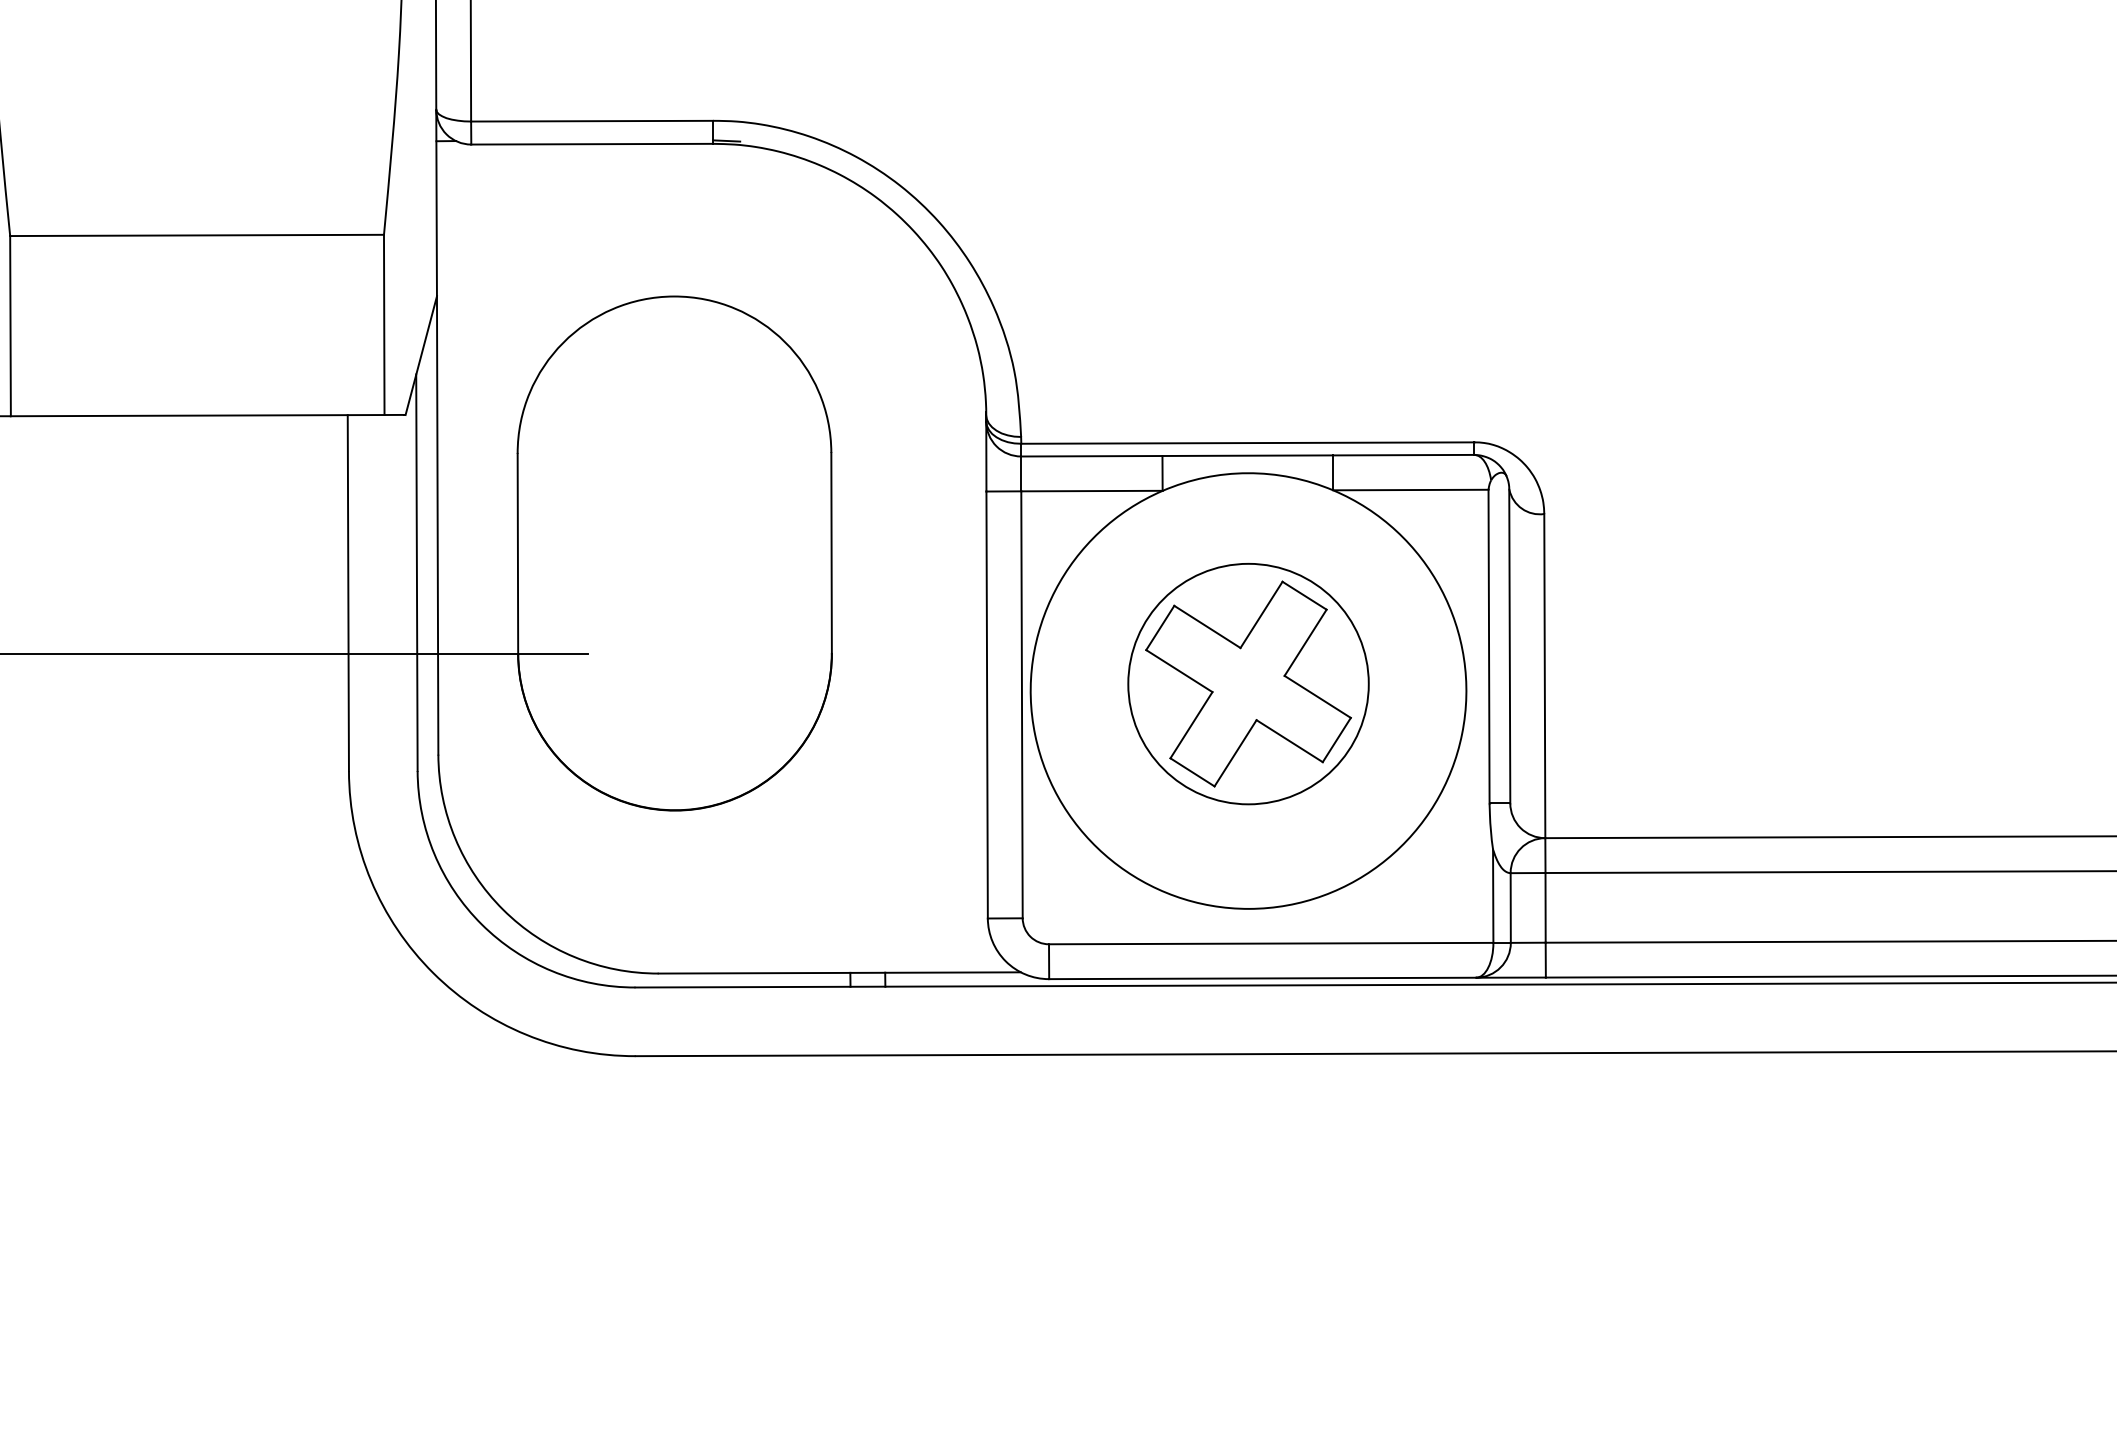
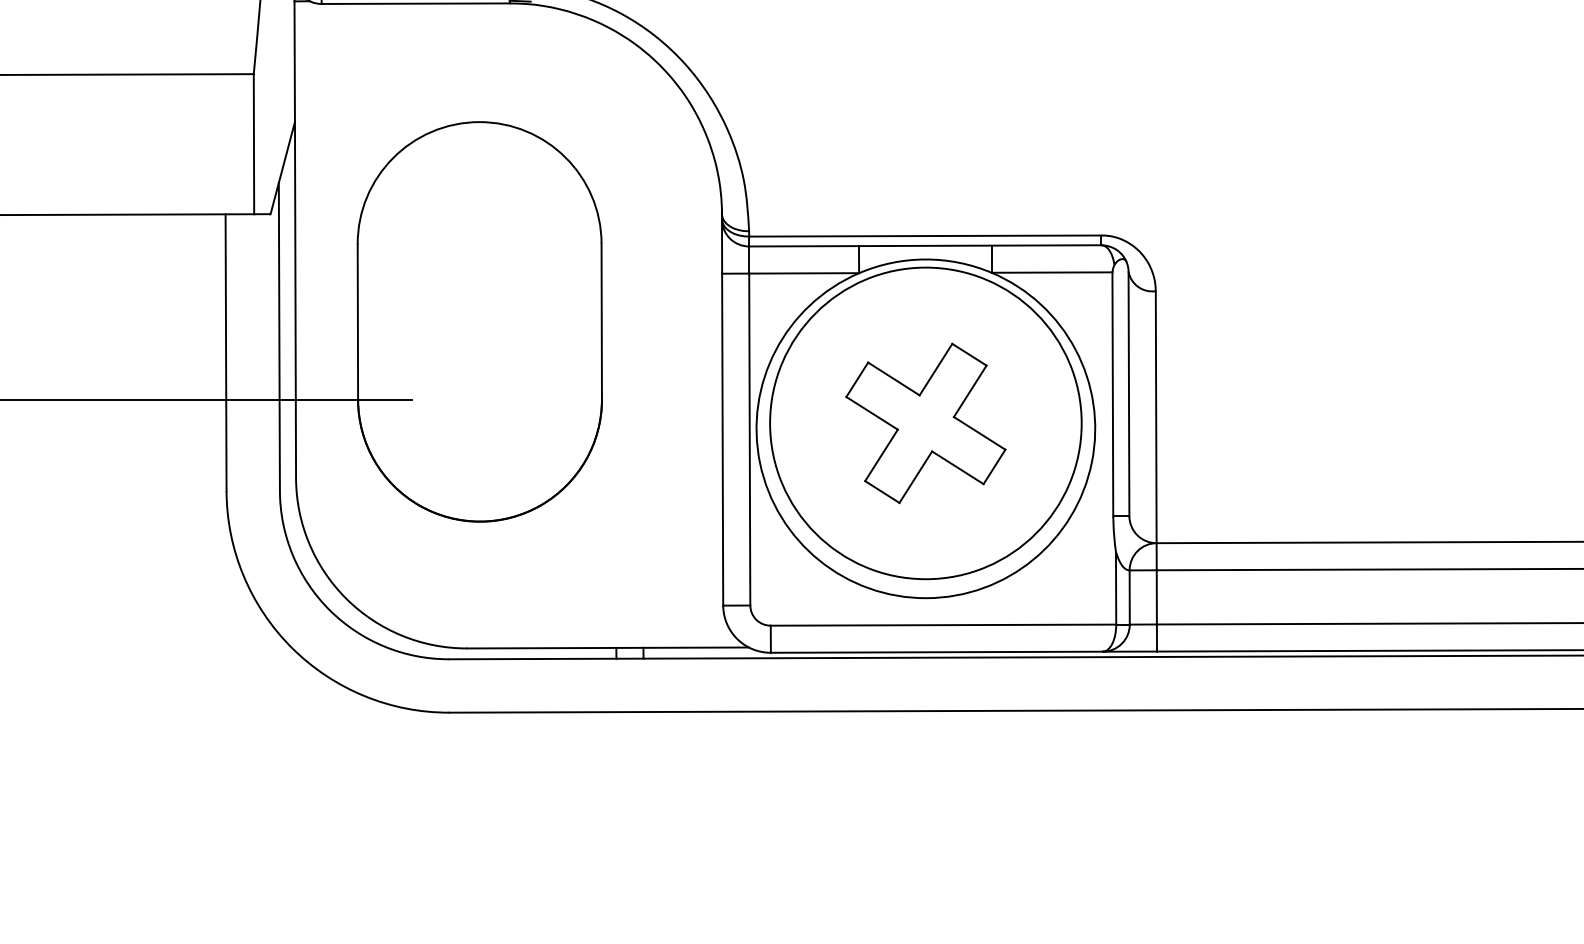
circle: (1248, 683) -> (925, 422), size x1.67

